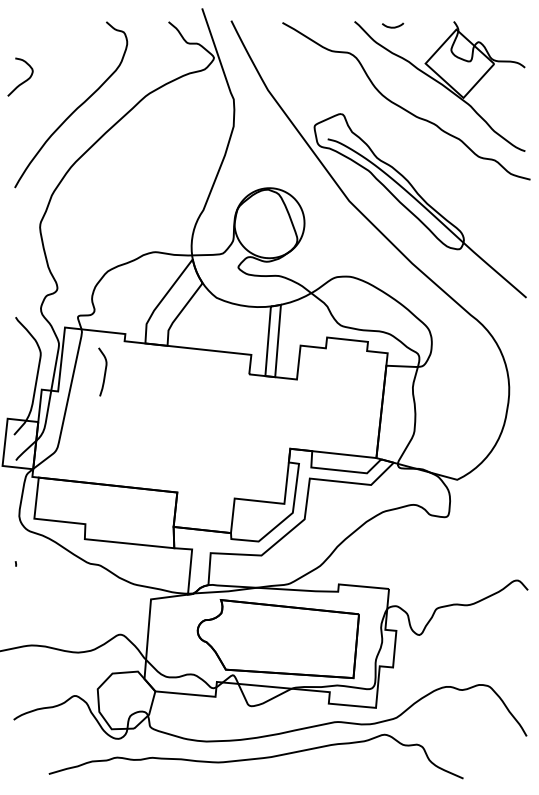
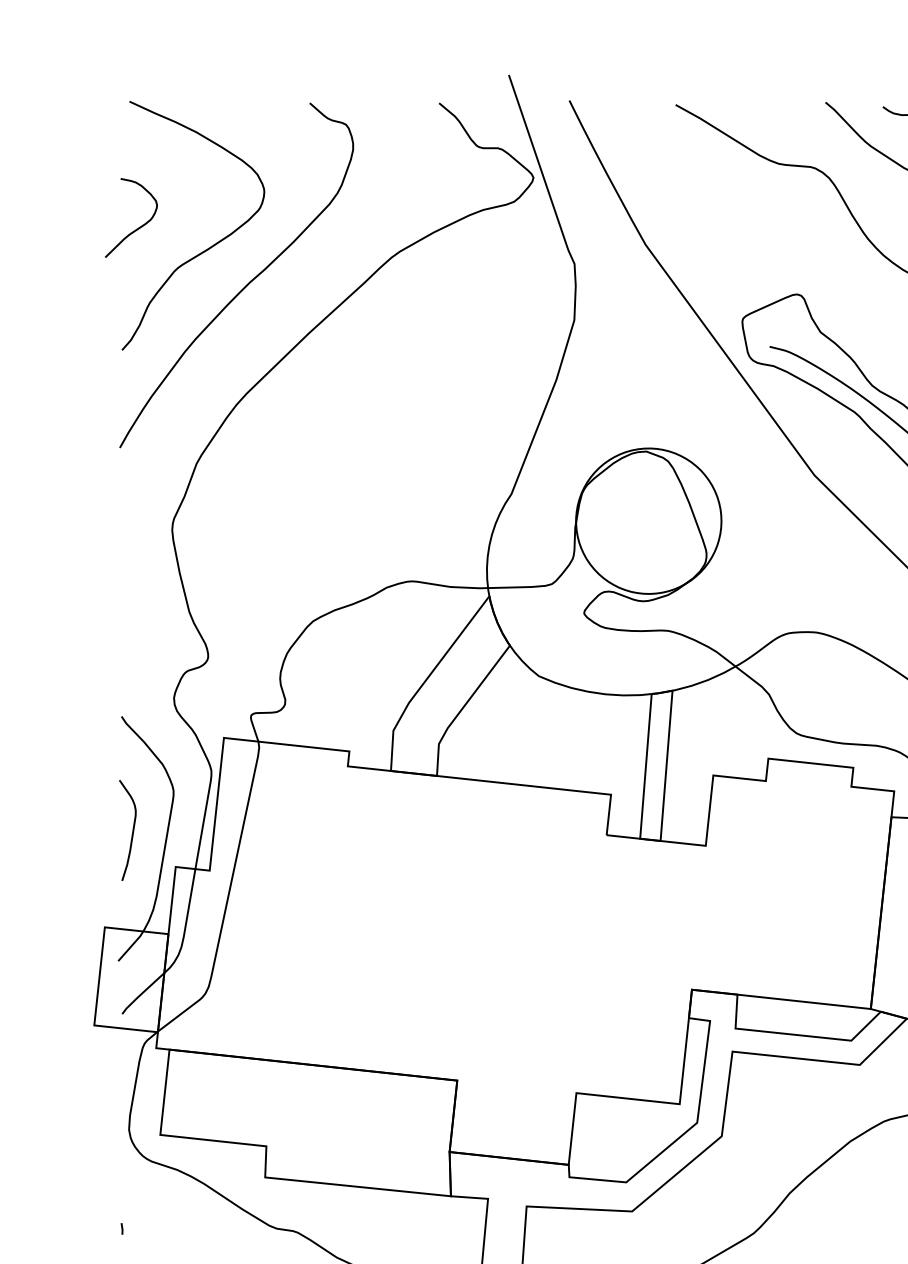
curve: (56, 91) -> (206, 247), added
curve: (104, 371) -> (131, 829), moved

